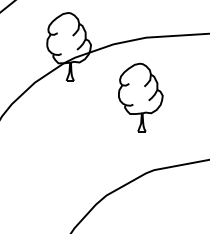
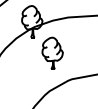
part: (140, 95) -> (52, 52), moved

